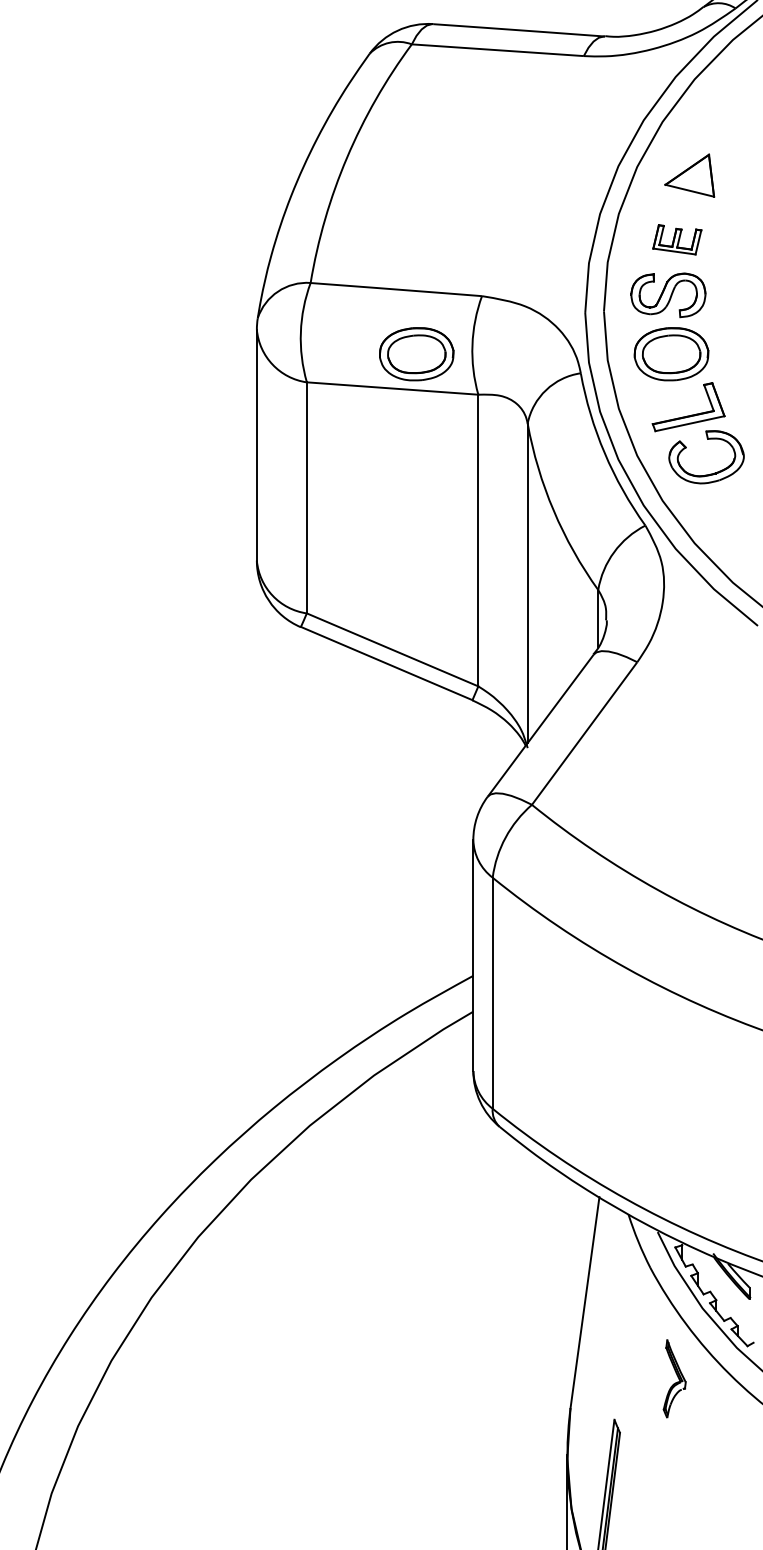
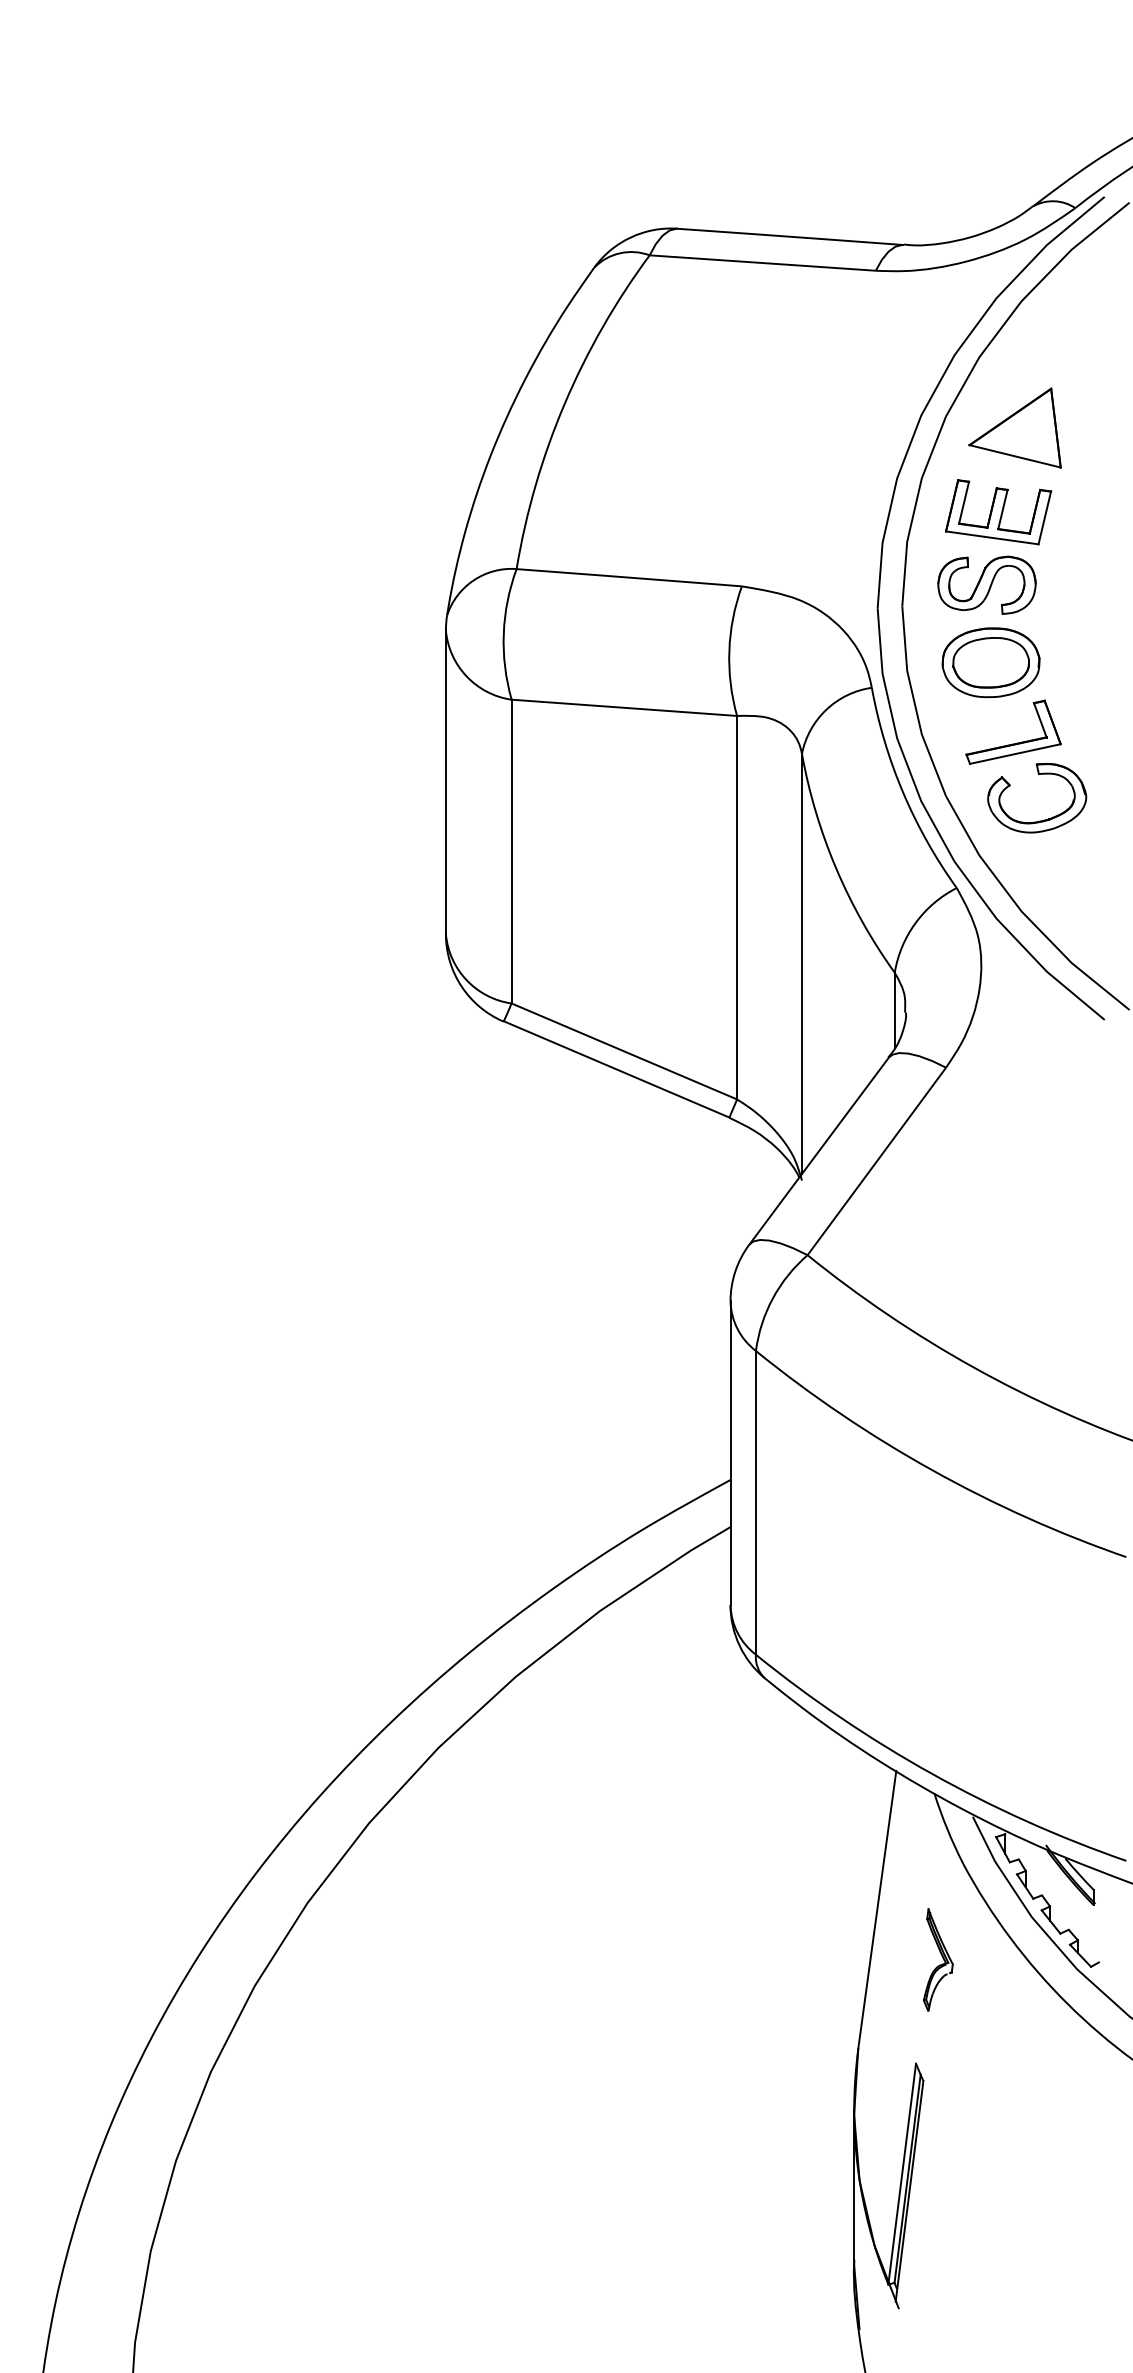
part: (689, 175) -> (1014, 427), size x1.43
part: (677, 239) -> (998, 512), size x1.67
part: (416, 354) -> (655, 662), removed
part: (674, 1378) -> (938, 1959), moved

